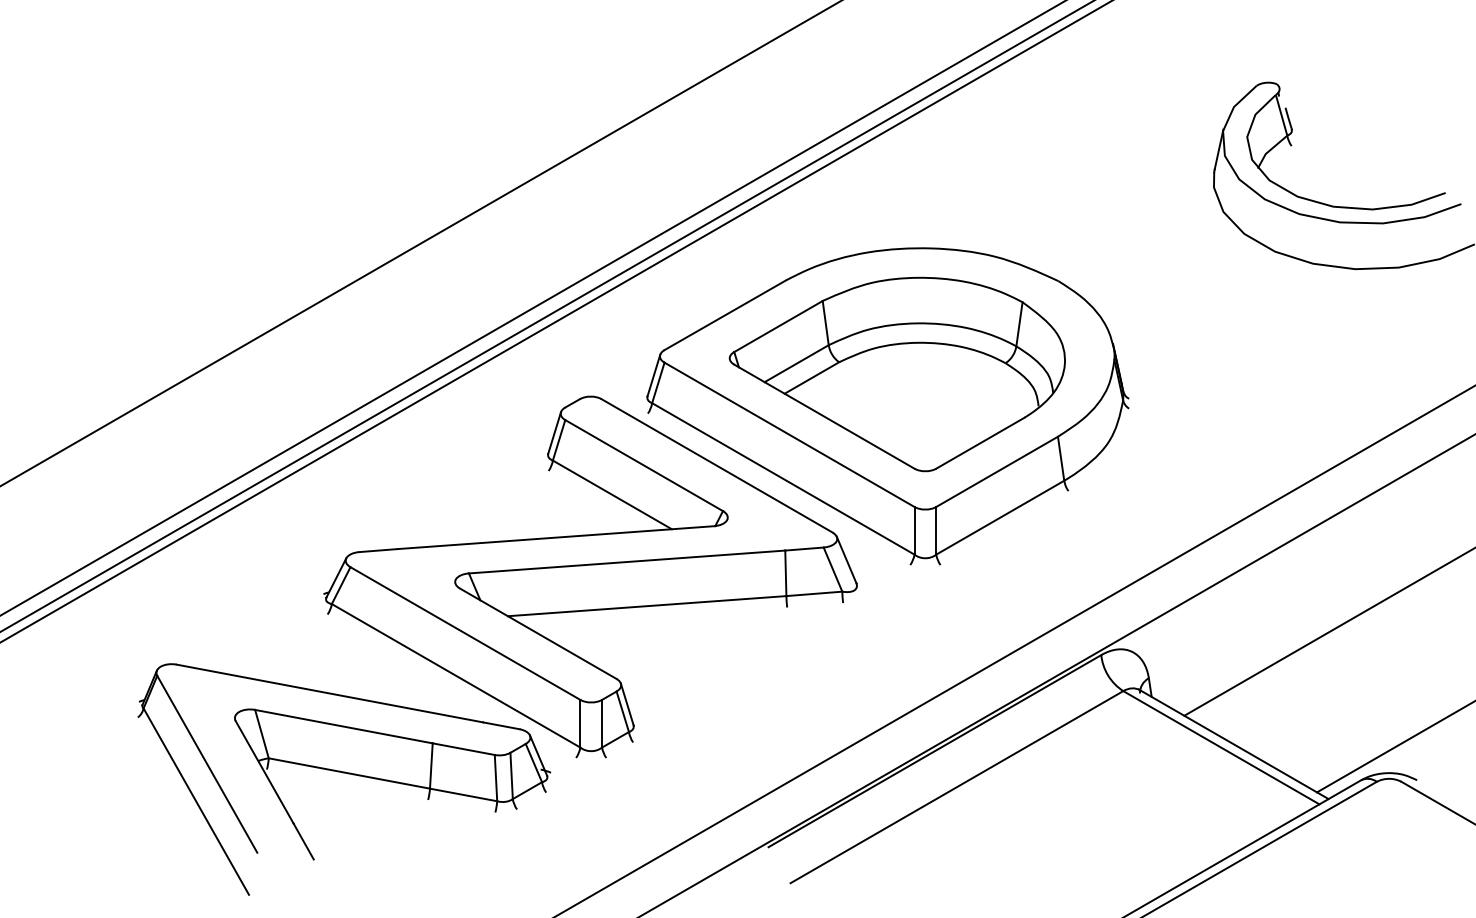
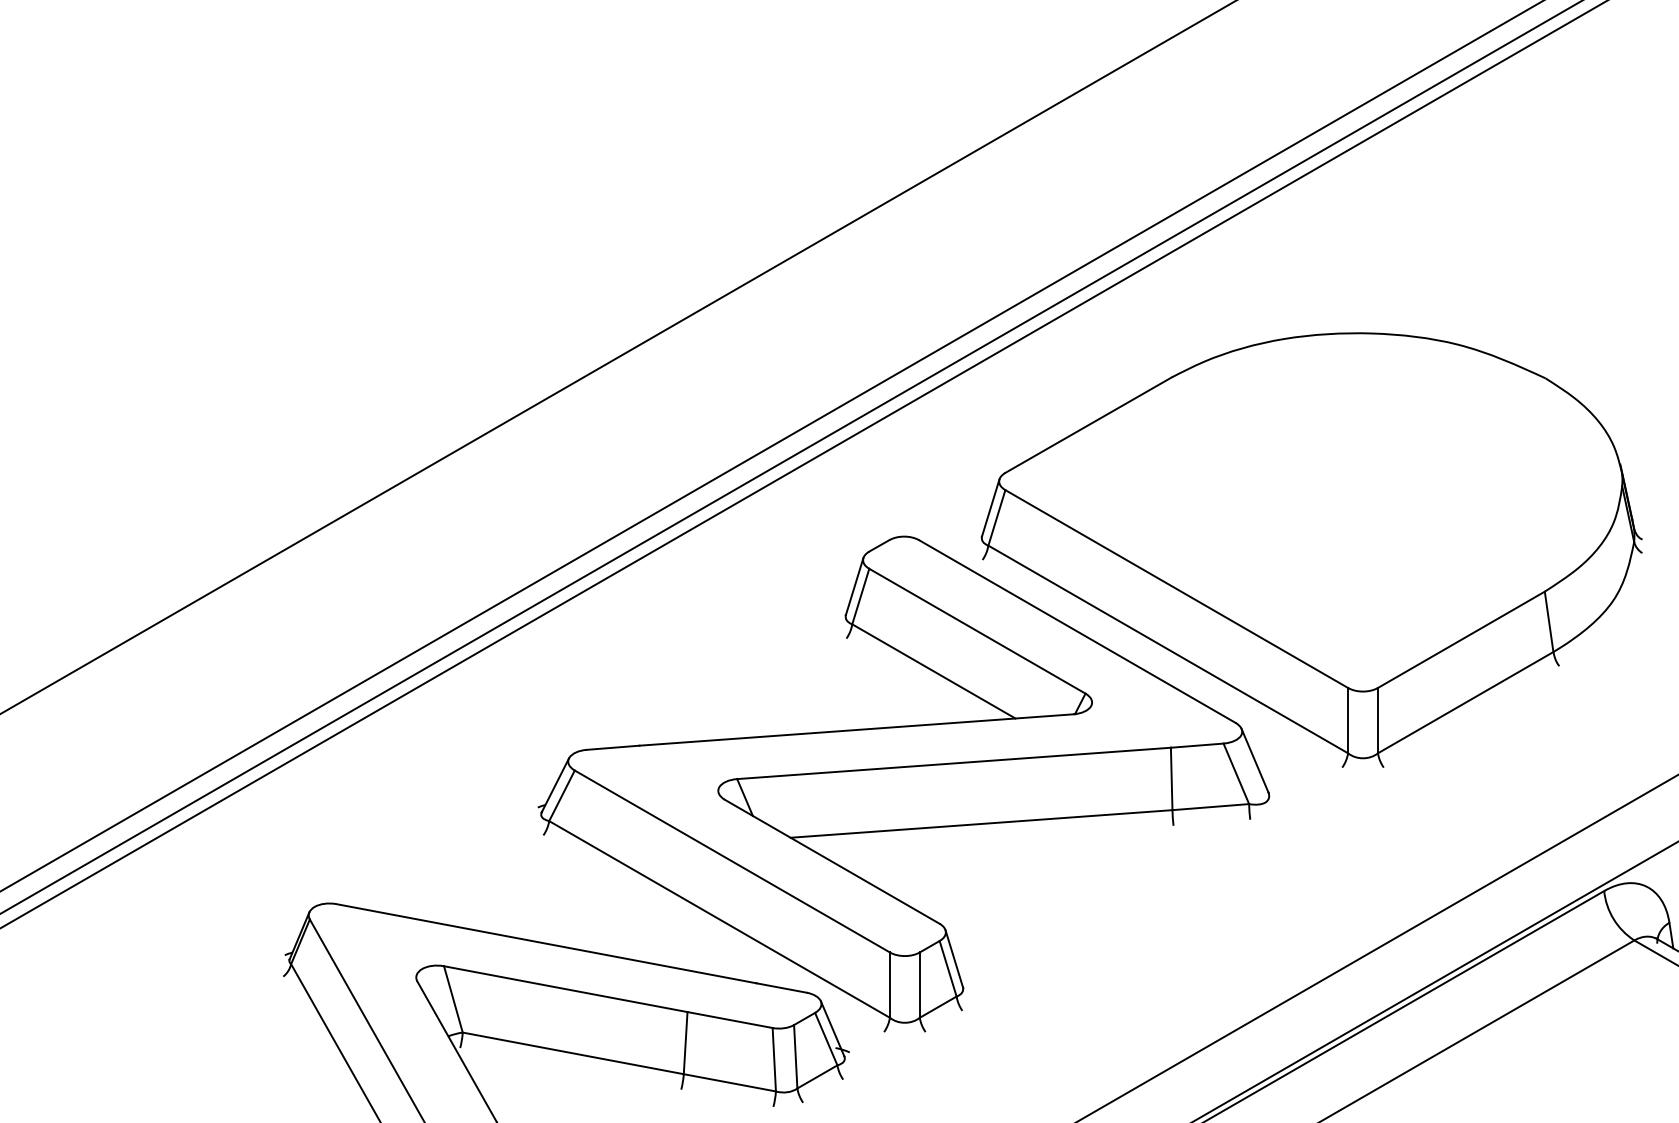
part: (896, 374) -> (1323, 506), removed

